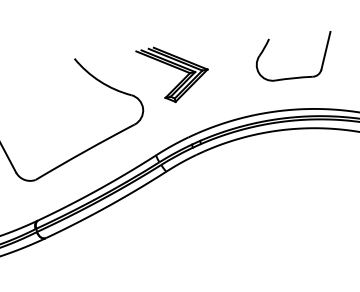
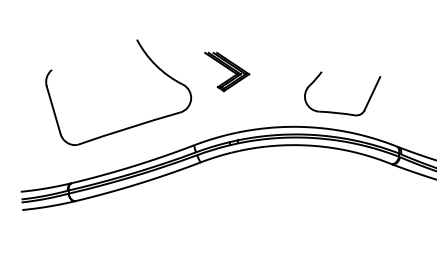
part: (173, 72) -> (226, 71), size x0.7
part: (299, 76) -> (342, 112), moved

